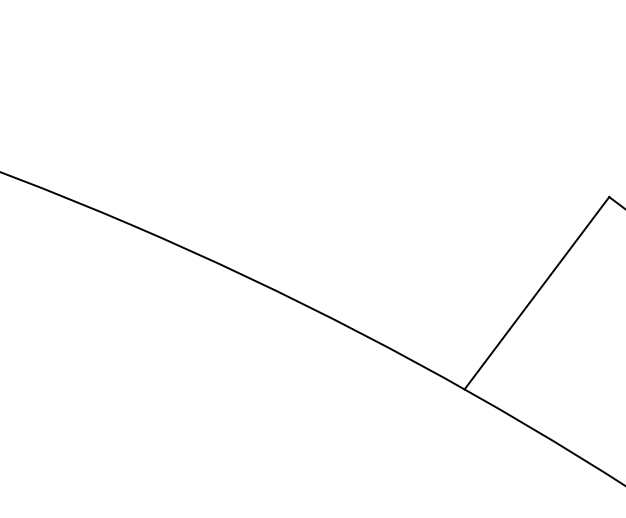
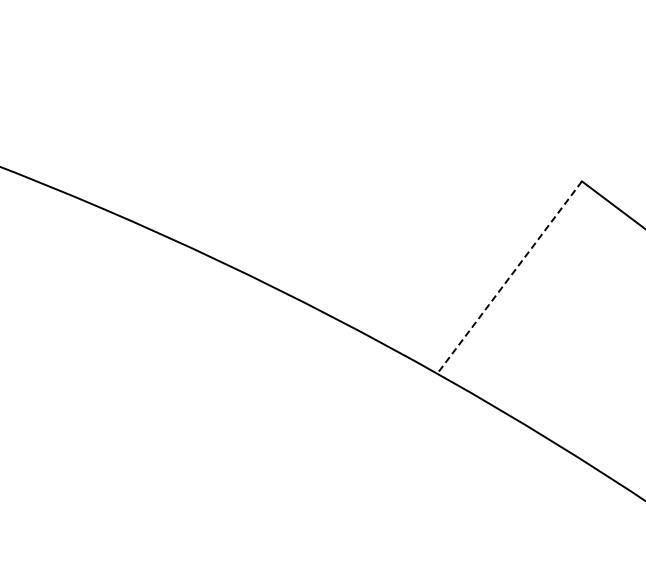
line: (536, 293) -> (509, 277), solid -> dashed

